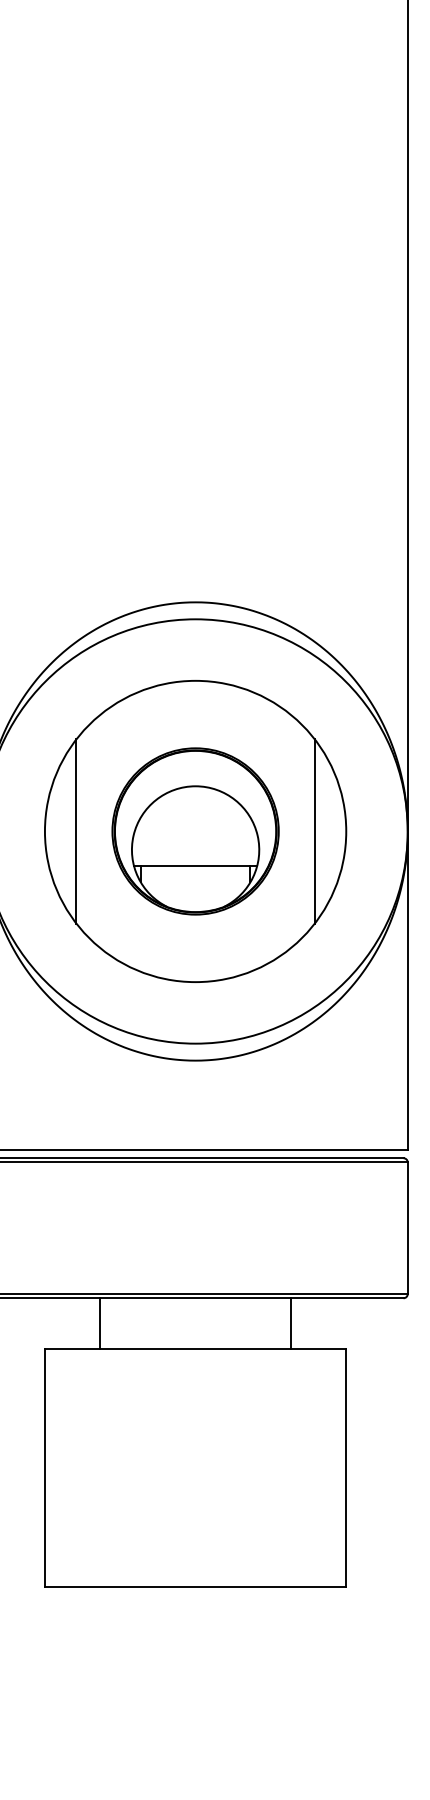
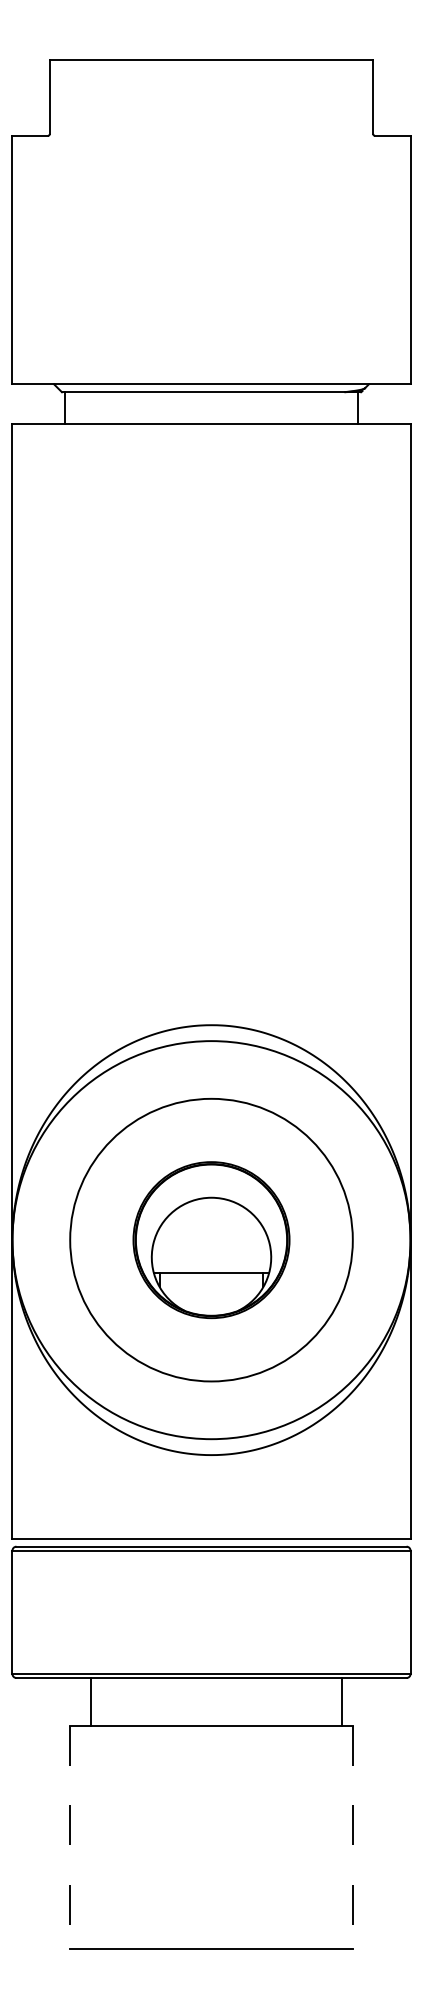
line: (76, 830) -> (99, 1239), removed
line: (314, 830) -> (323, 1239), removed
line: (99, 1323) -> (90, 1701), moved
line: (291, 1323) -> (342, 1701), moved
line: (45, 1468) -> (70, 1837), solid -> dashed
line: (345, 1468) -> (352, 1837), solid -> dashed

